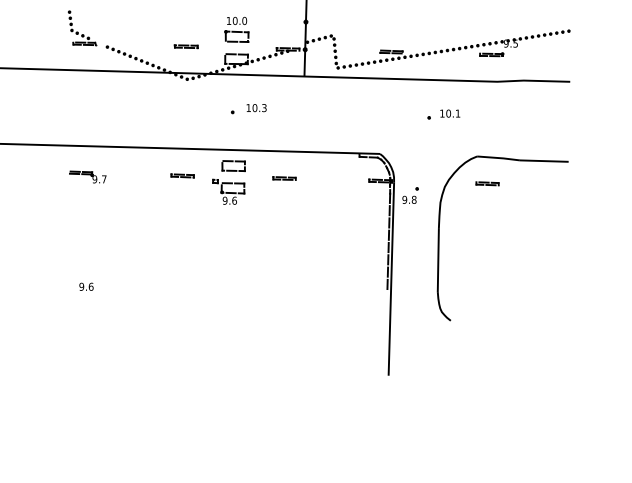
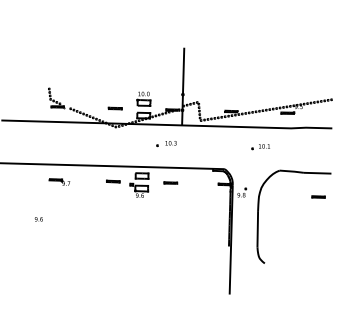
part: (248, 110) -> (166, 144), moved
part: (487, 182) -> (318, 196), moved
text: (85, 287) -> (38, 219), moved

